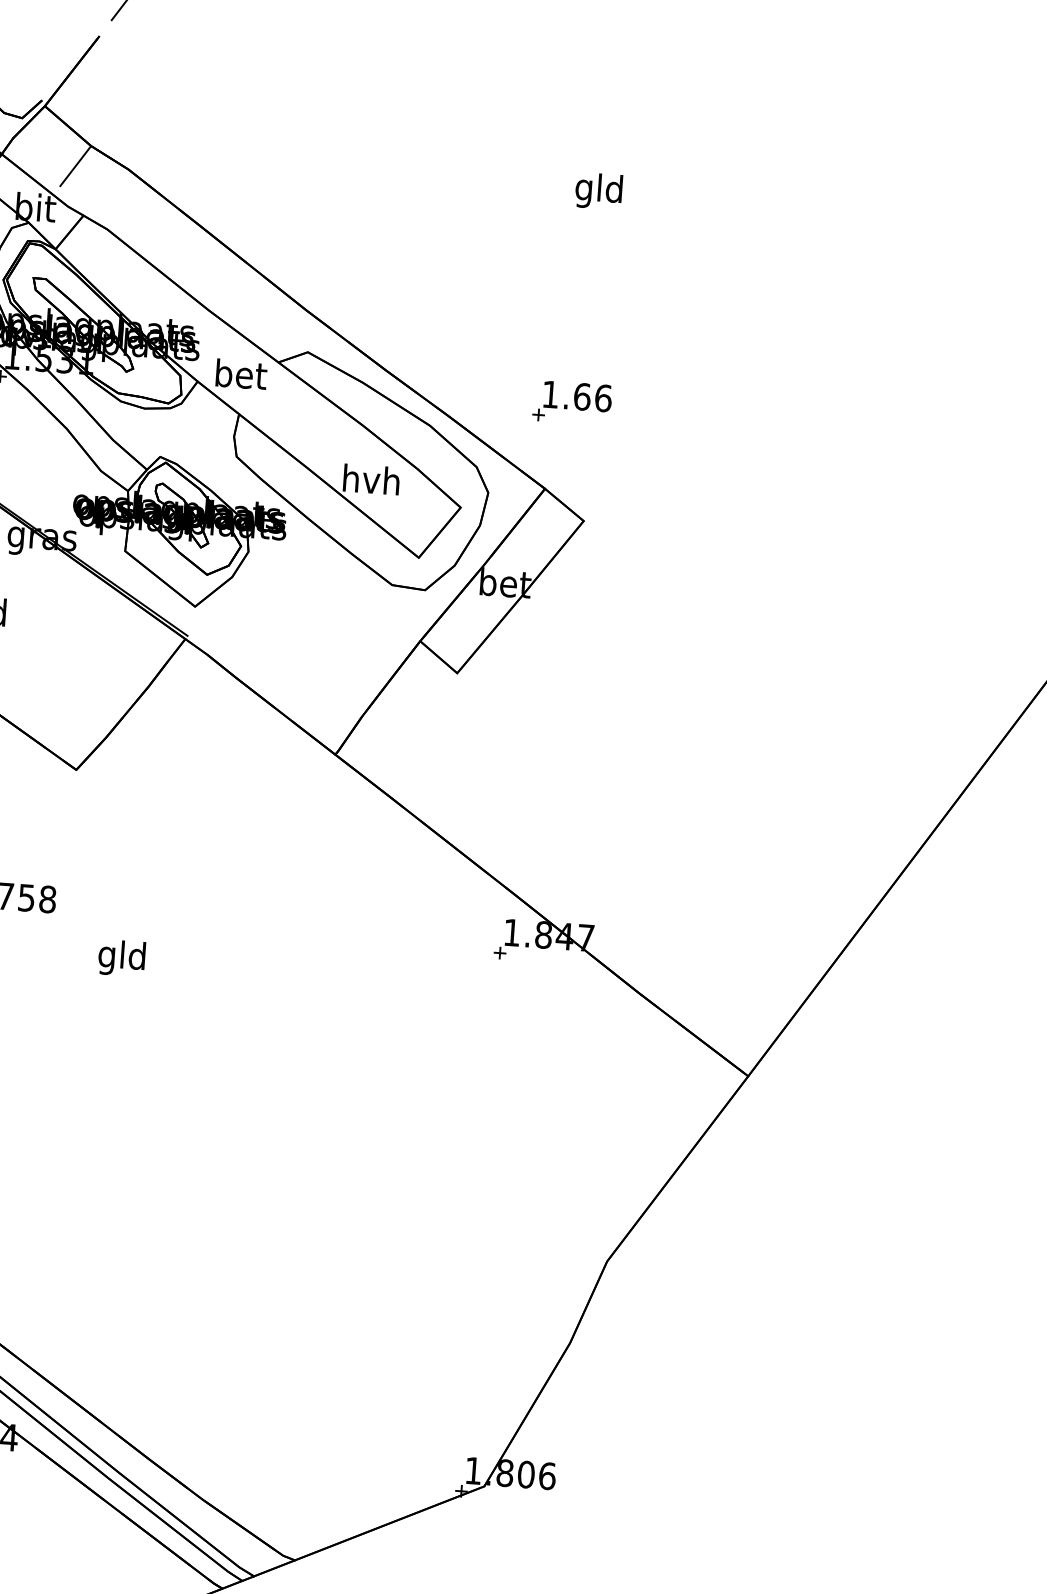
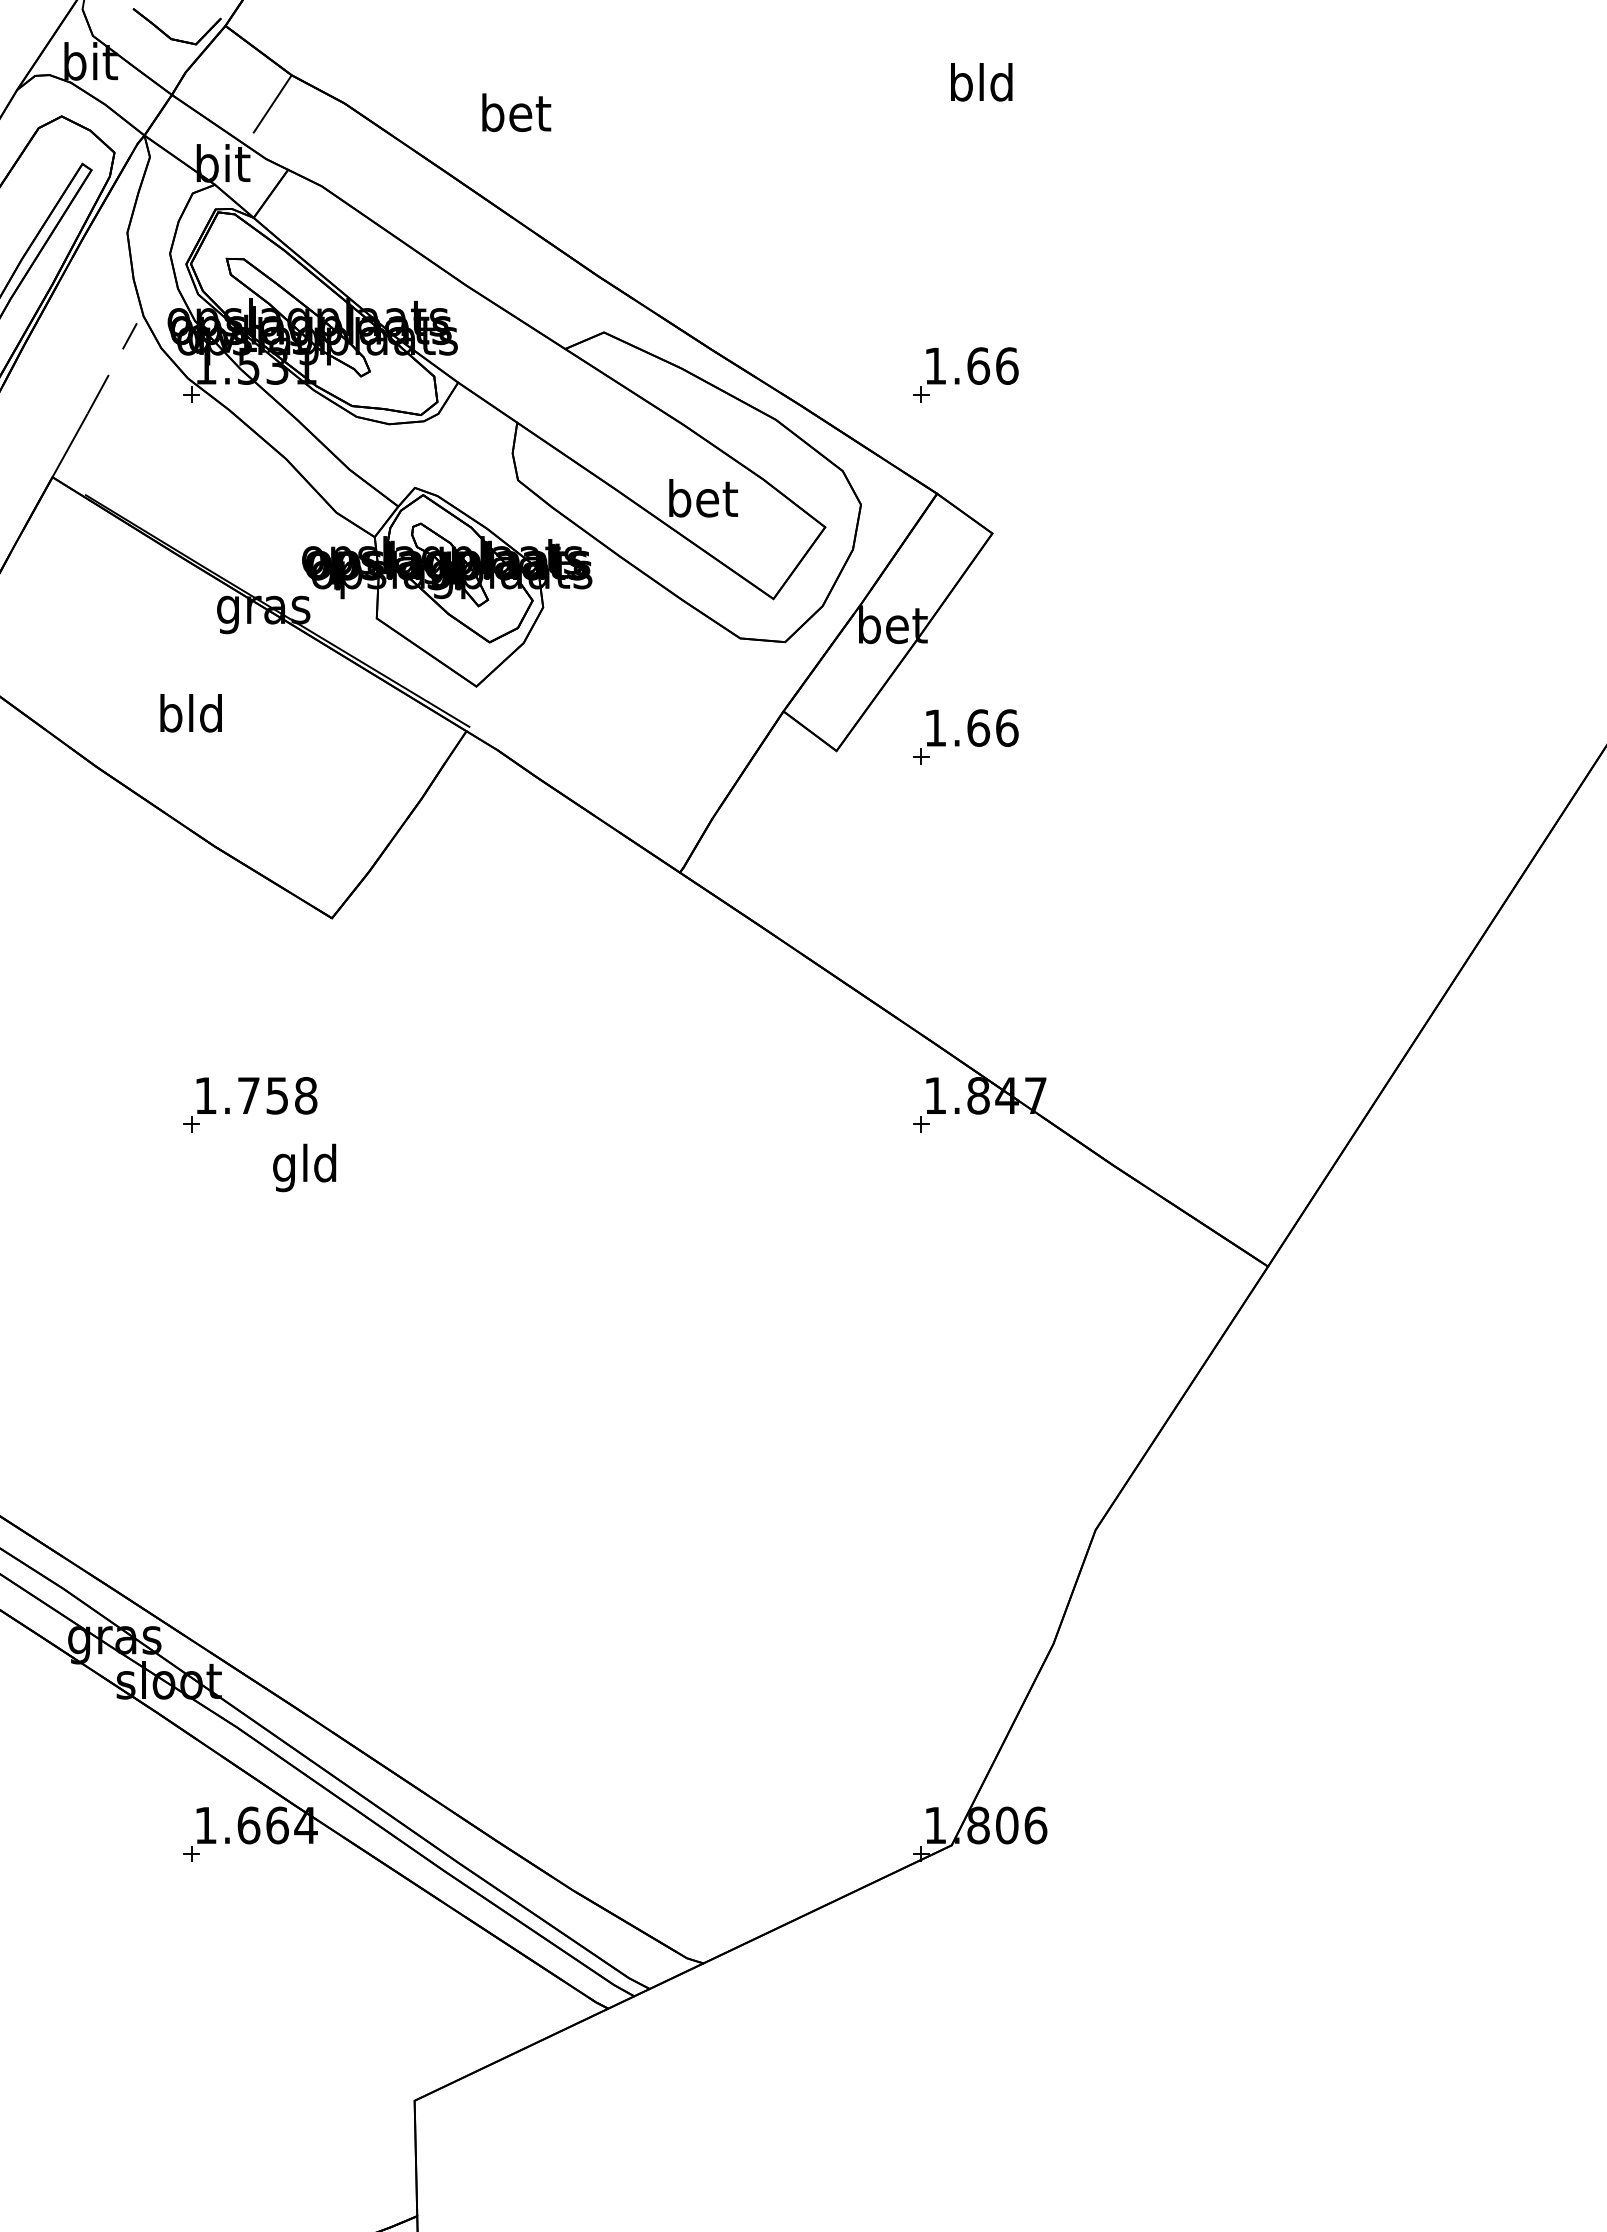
text: (583, 190) -> (960, 87), gld -> bld
text: (241, 374) -> (516, 112), moved
text: (371, 479) -> (702, 498), hvh -> bet
part: (553, 669) -> (965, 736), added
text: (121, 957) -> (304, 1167), moved

